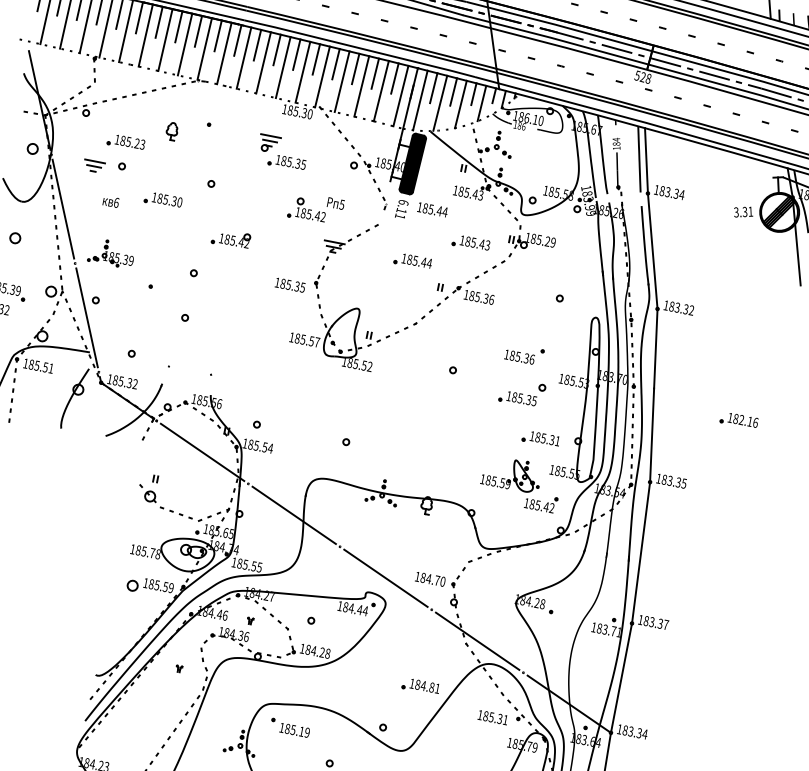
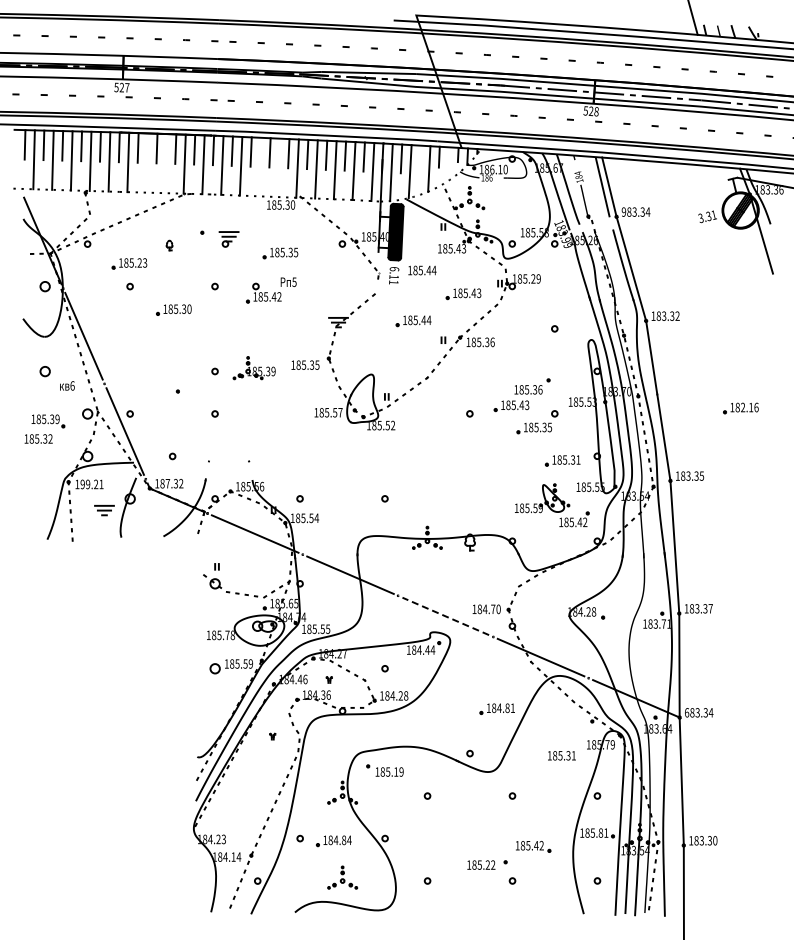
line: (165, 39) -> (147, 162), removed
line: (184, 44) -> (165, 163), removed
line: (282, 66) -> (259, 166), removed
line: (302, 71) -> (278, 167), removed
line: (453, 91) -> (420, 158), removed
line: (482, 103) -> (448, 164), removed
part: (171, 131) -> (169, 245), size x0.6
part: (268, 143) -> (228, 239), moved
part: (94, 166) -> (104, 510), moved
text: (656, 189) -> (623, 211), 183.34 -> 983.34
text: (111, 201) -> (67, 385), moved
part: (316, 208) -> (271, 290), moved
part: (230, 238) -> (242, 333), removed
part: (110, 253) -> (253, 368), moved
text: (38, 366) -> (89, 484), 185.51 -> 199.21
part: (498, 371) -> (511, 406), added
text: (120, 381) -> (167, 483), 185.32 -> 187.32
line: (385, 578) -> (445, 616), solid -> dashed
text: (492, 717) -> (561, 755), moved
text: (620, 729) -> (687, 712), 183.34 -> 683.34

